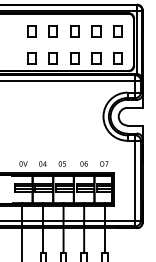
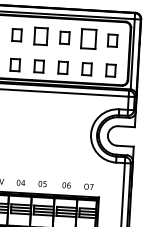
part: (52, 31) -> (40, 36), size x1.4
part: (96, 31) -> (88, 39), size x1.6

